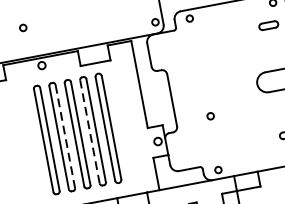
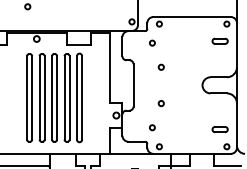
circle: (185, 42) -> (152, 42), added
circle: (201, 70) -> (160, 66), added
line: (89, 131) -> (64, 97), dashed -> solid
line: (65, 136) -> (44, 97), dashed -> solid
circle: (205, 147) -> (152, 127), added

